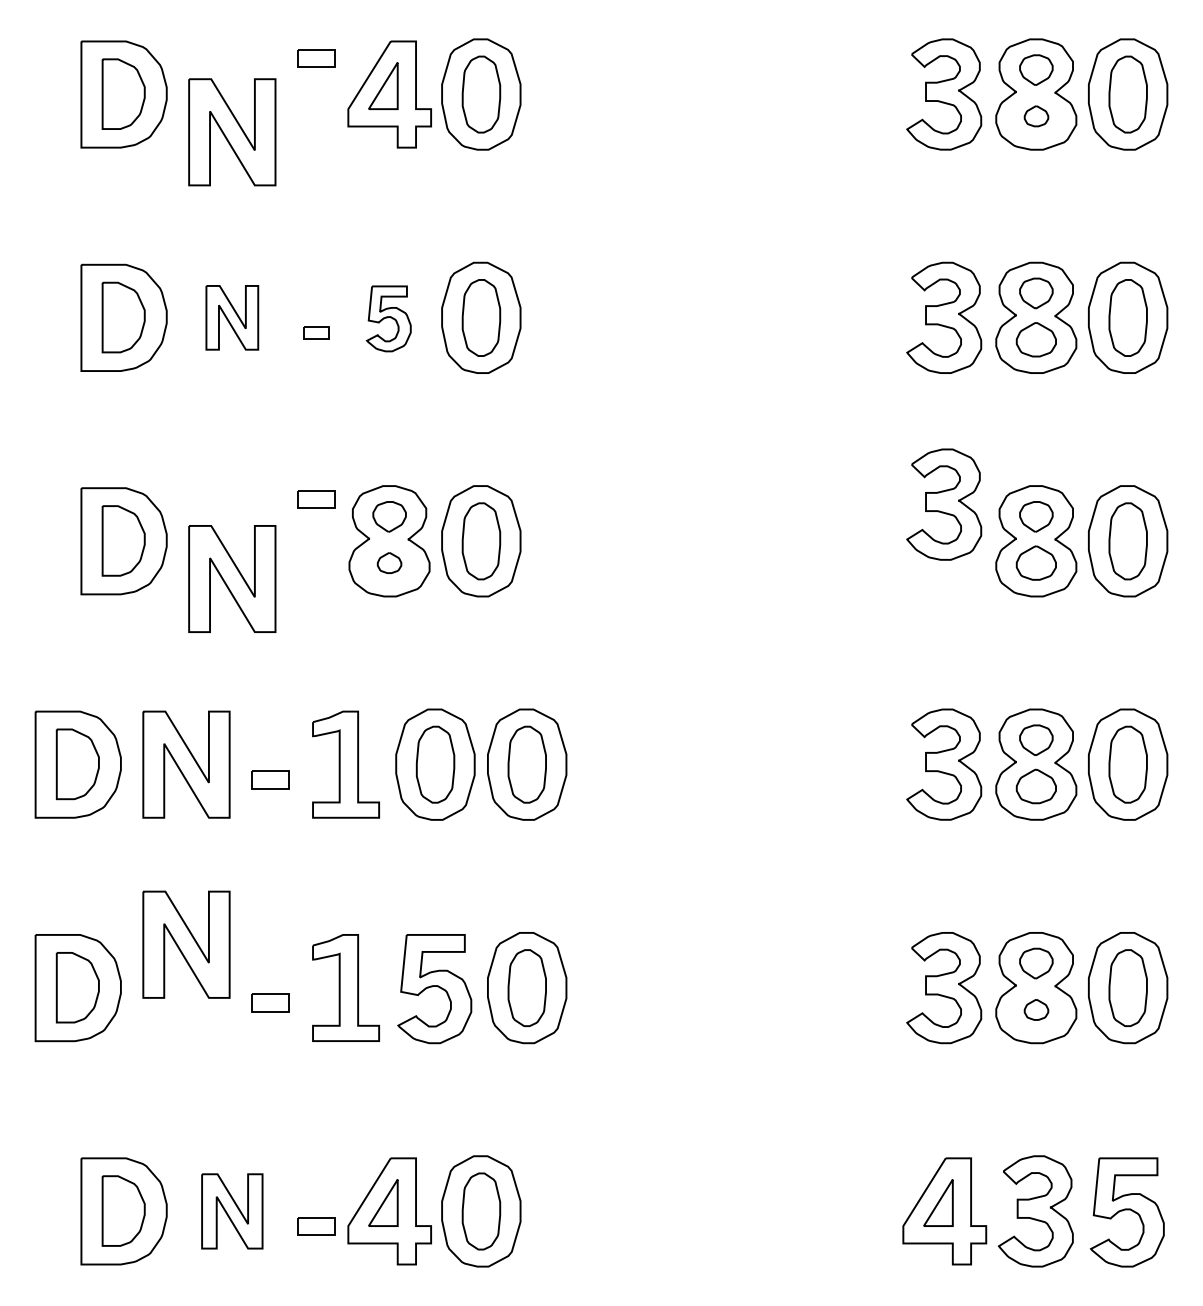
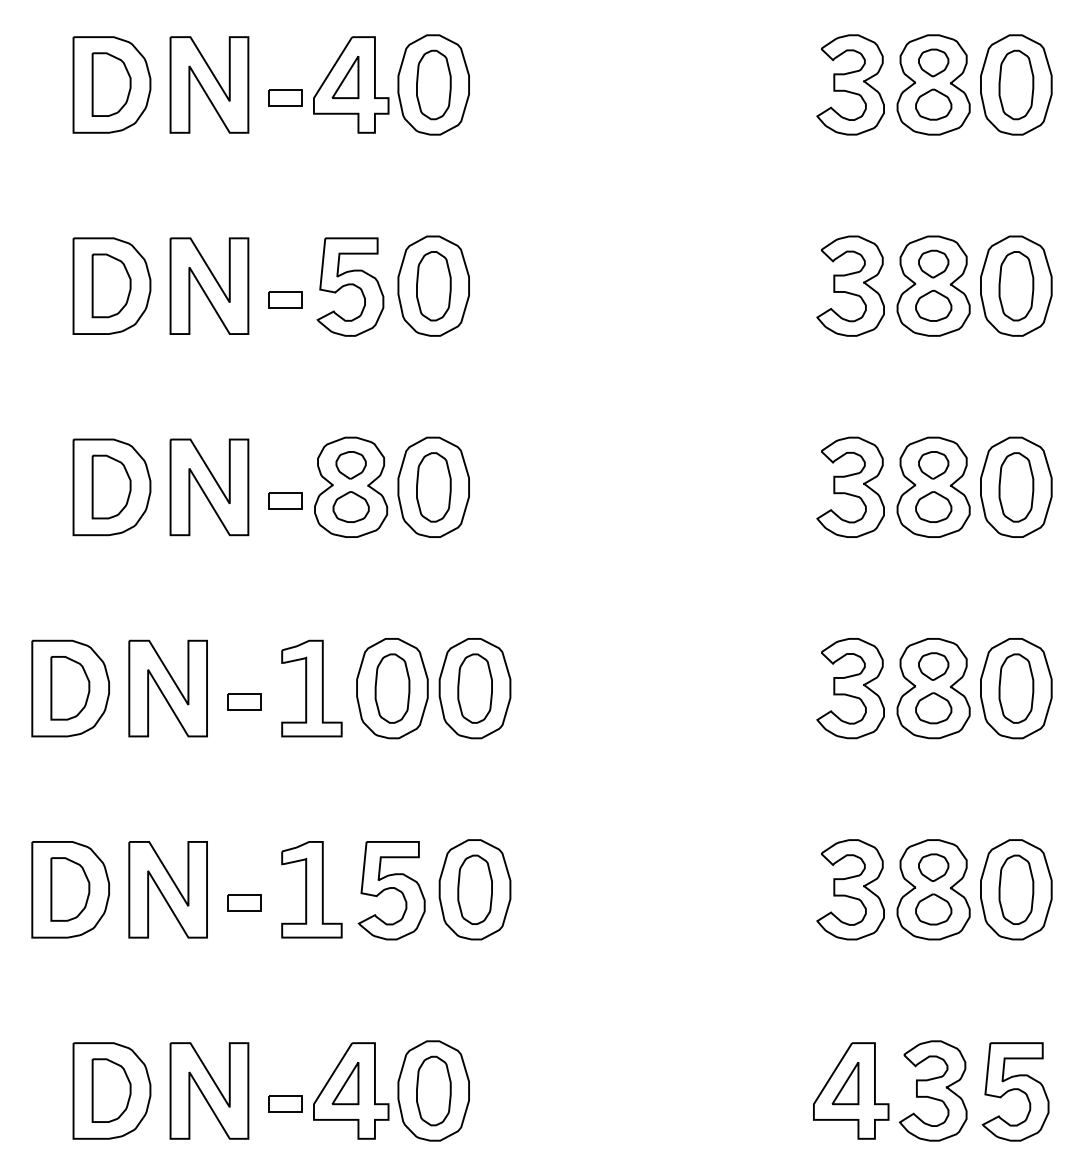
part: (316, 57) -> (285, 97), moved
part: (1036, 116) -> (933, 104), size x1.67
part: (232, 131) -> (209, 84), moved
part: (232, 317) -> (209, 285), size x1.67
part: (388, 318) -> (350, 286), size x1.67
part: (316, 332) -> (285, 299), size x1.43
part: (316, 499) -> (285, 500), moved
part: (943, 503) -> (850, 486), moved
part: (388, 562) -> (350, 506), size x1.67
part: (232, 579) -> (209, 487), moved
part: (185, 944) -> (167, 889), moved
part: (1036, 1009) -> (933, 909), size x1.67
part: (232, 1210) -> (209, 1090), size x1.43

